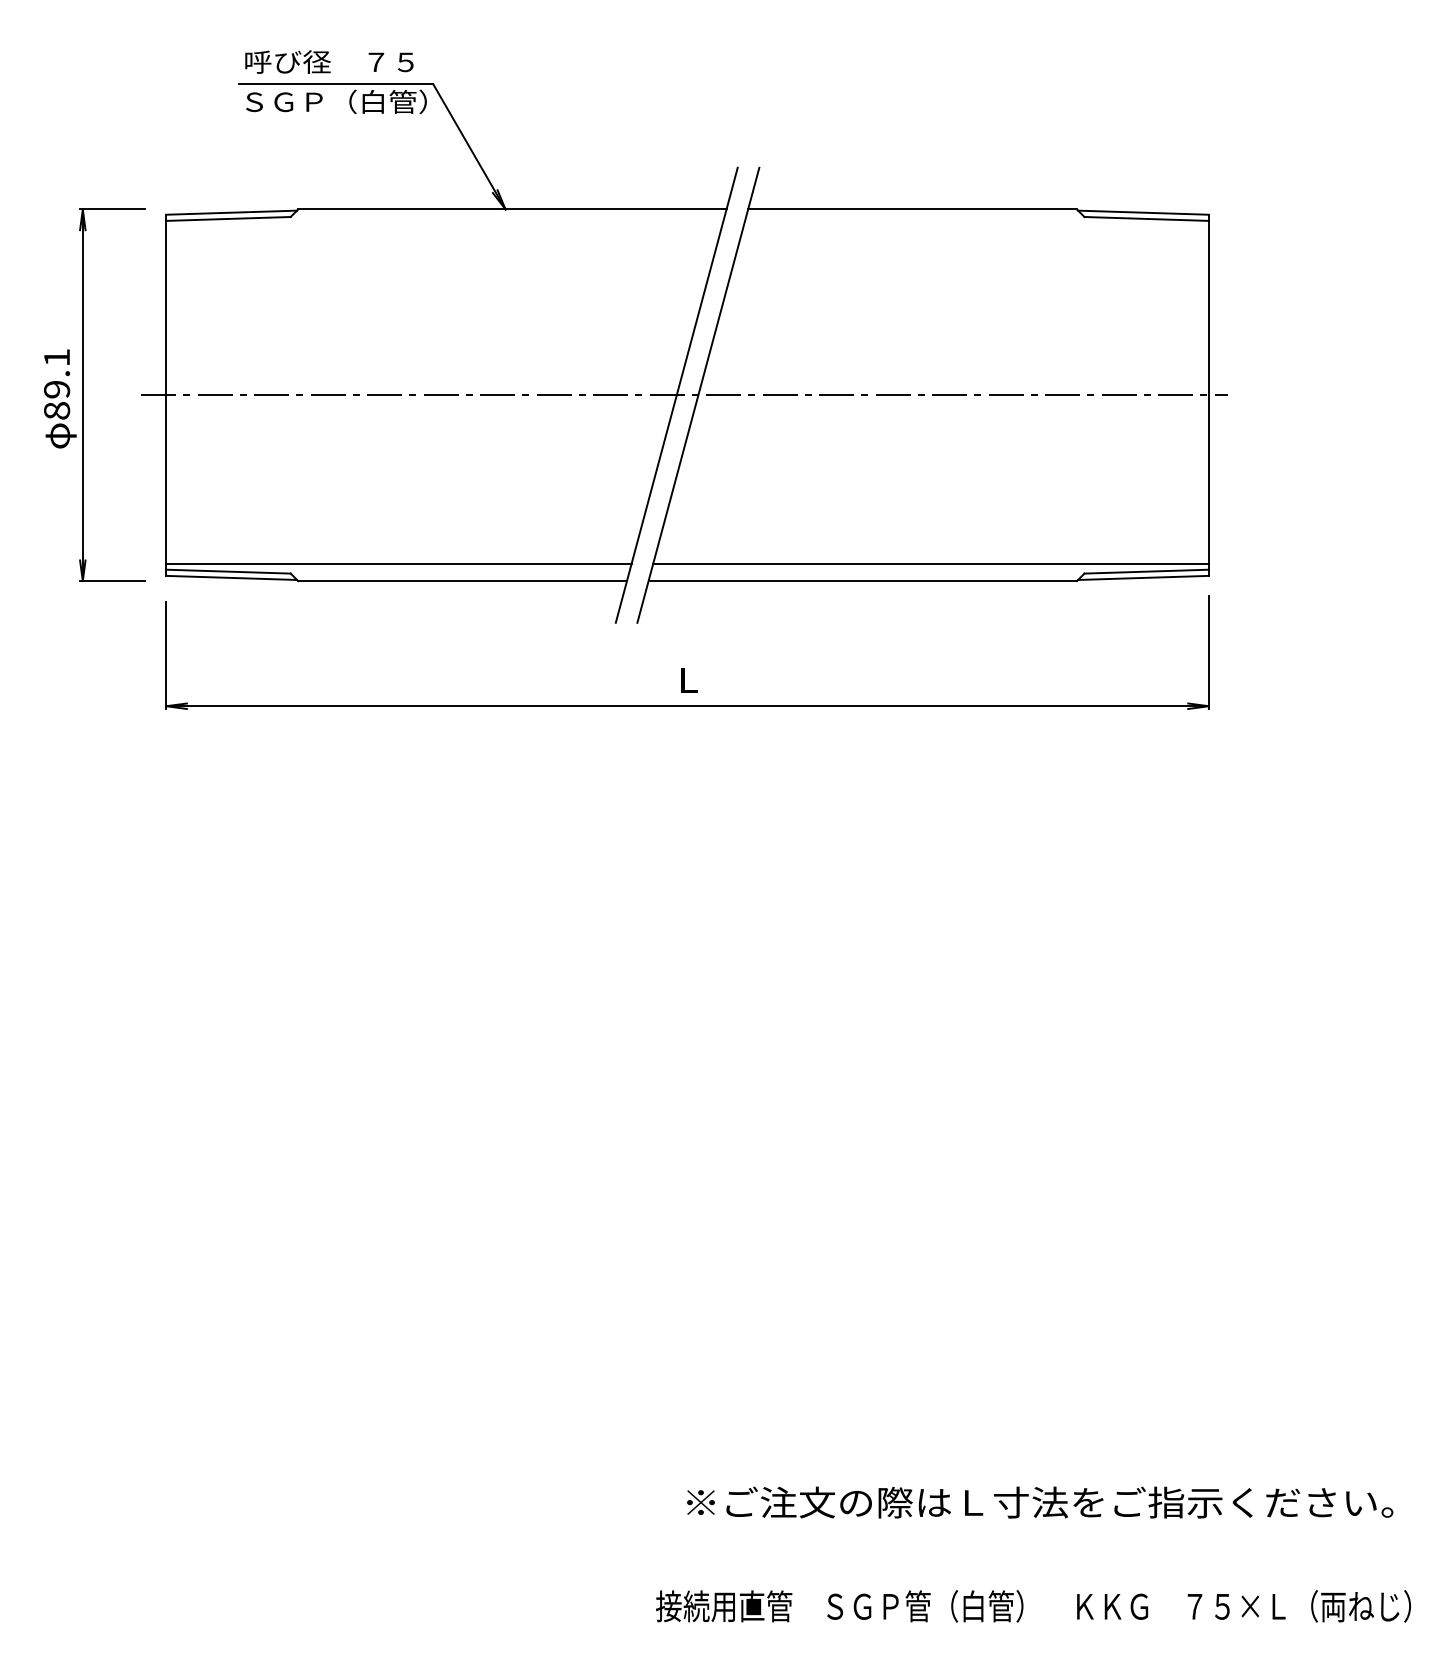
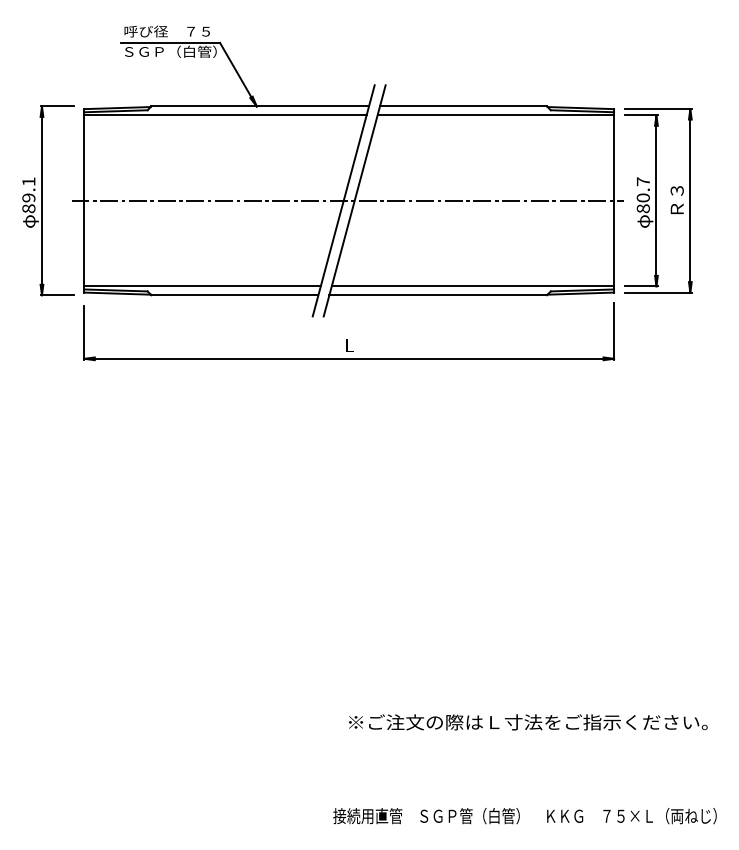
line: (444, 227) -> (225, 115), added
line: (975, 227) -> (495, 115), added
part: (1296, 394) -> (658, 200), added
text: (1040, 1502) -> (528, 722), moved

